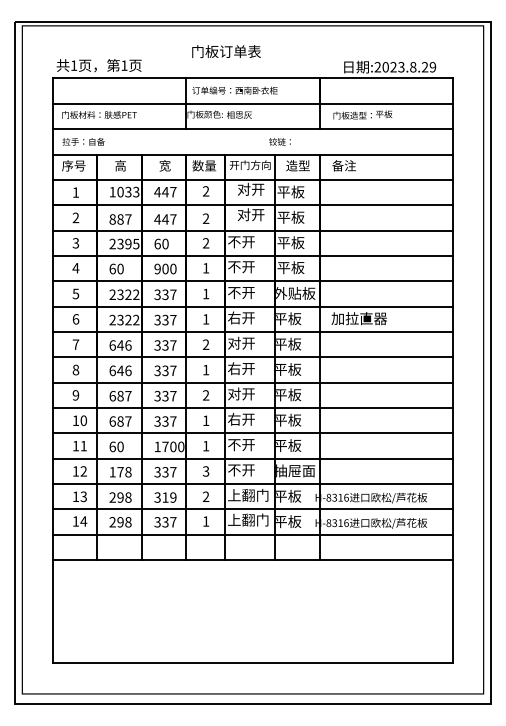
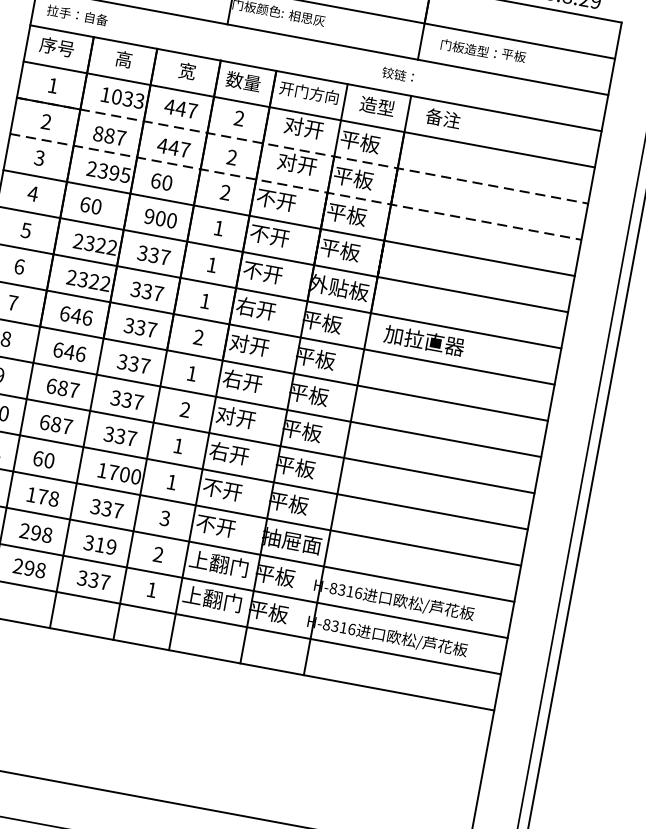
text: (279, 141) -> (397, 74), moved
line: (253, 205) -> (303, 151), solid -> dashed
line: (253, 230) -> (296, 186), solid -> dashed

